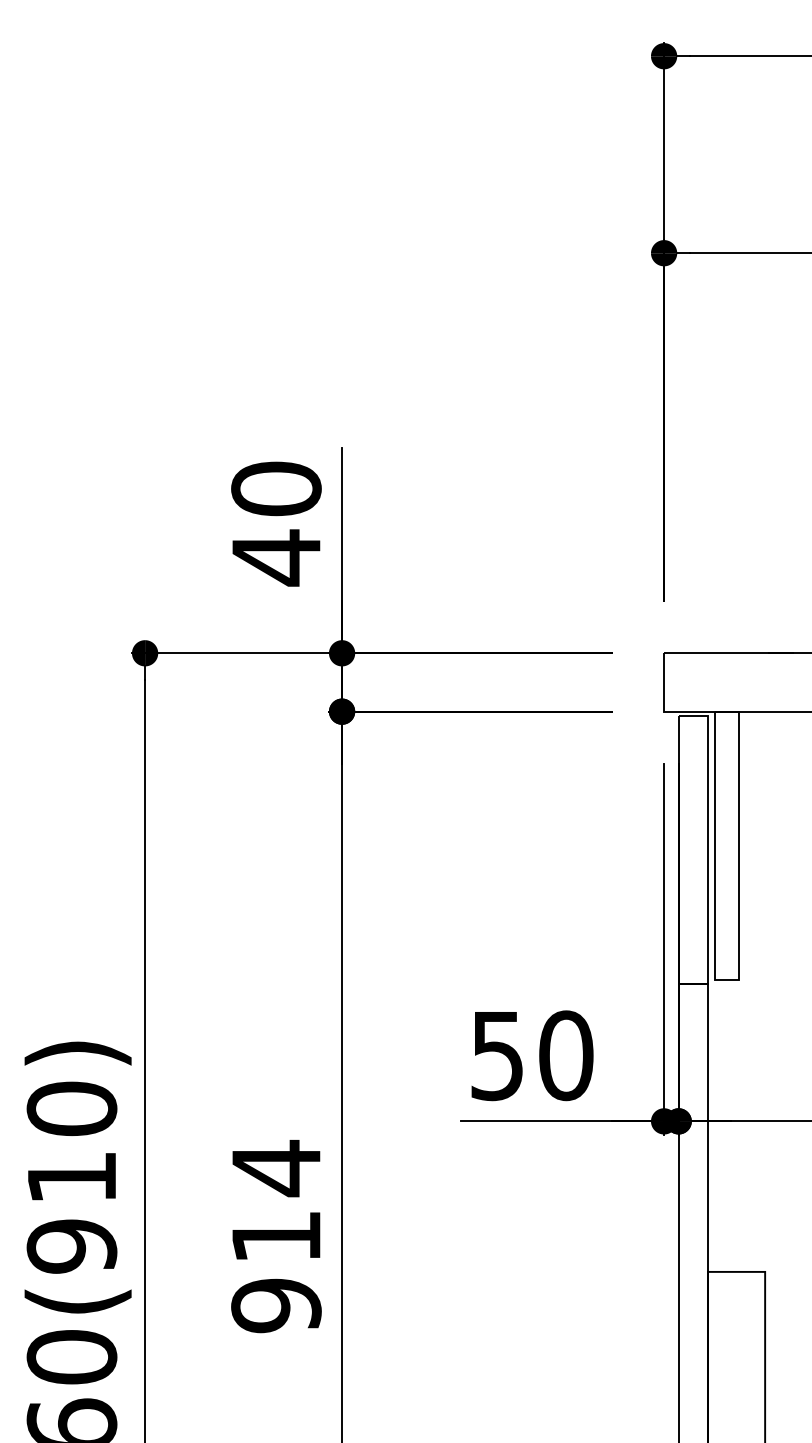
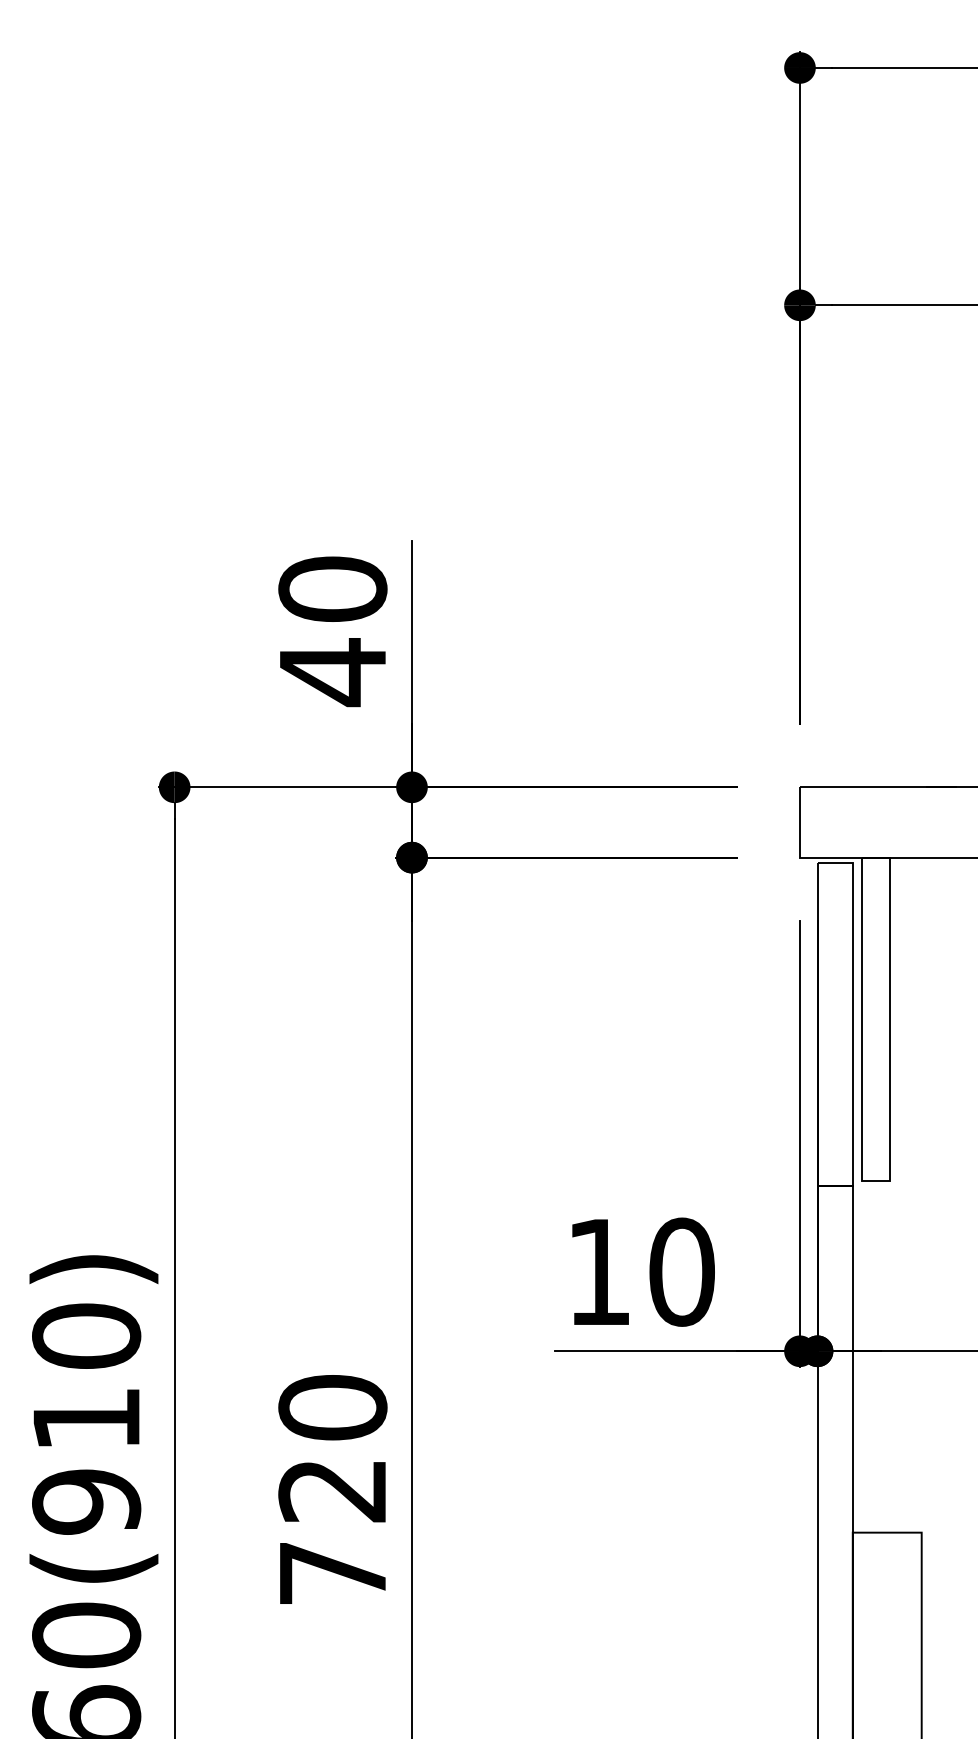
text: (496, 1055) -> (598, 1272), 50 -> 10
text: (276, 1236) -> (332, 1489), 914 -> 720

